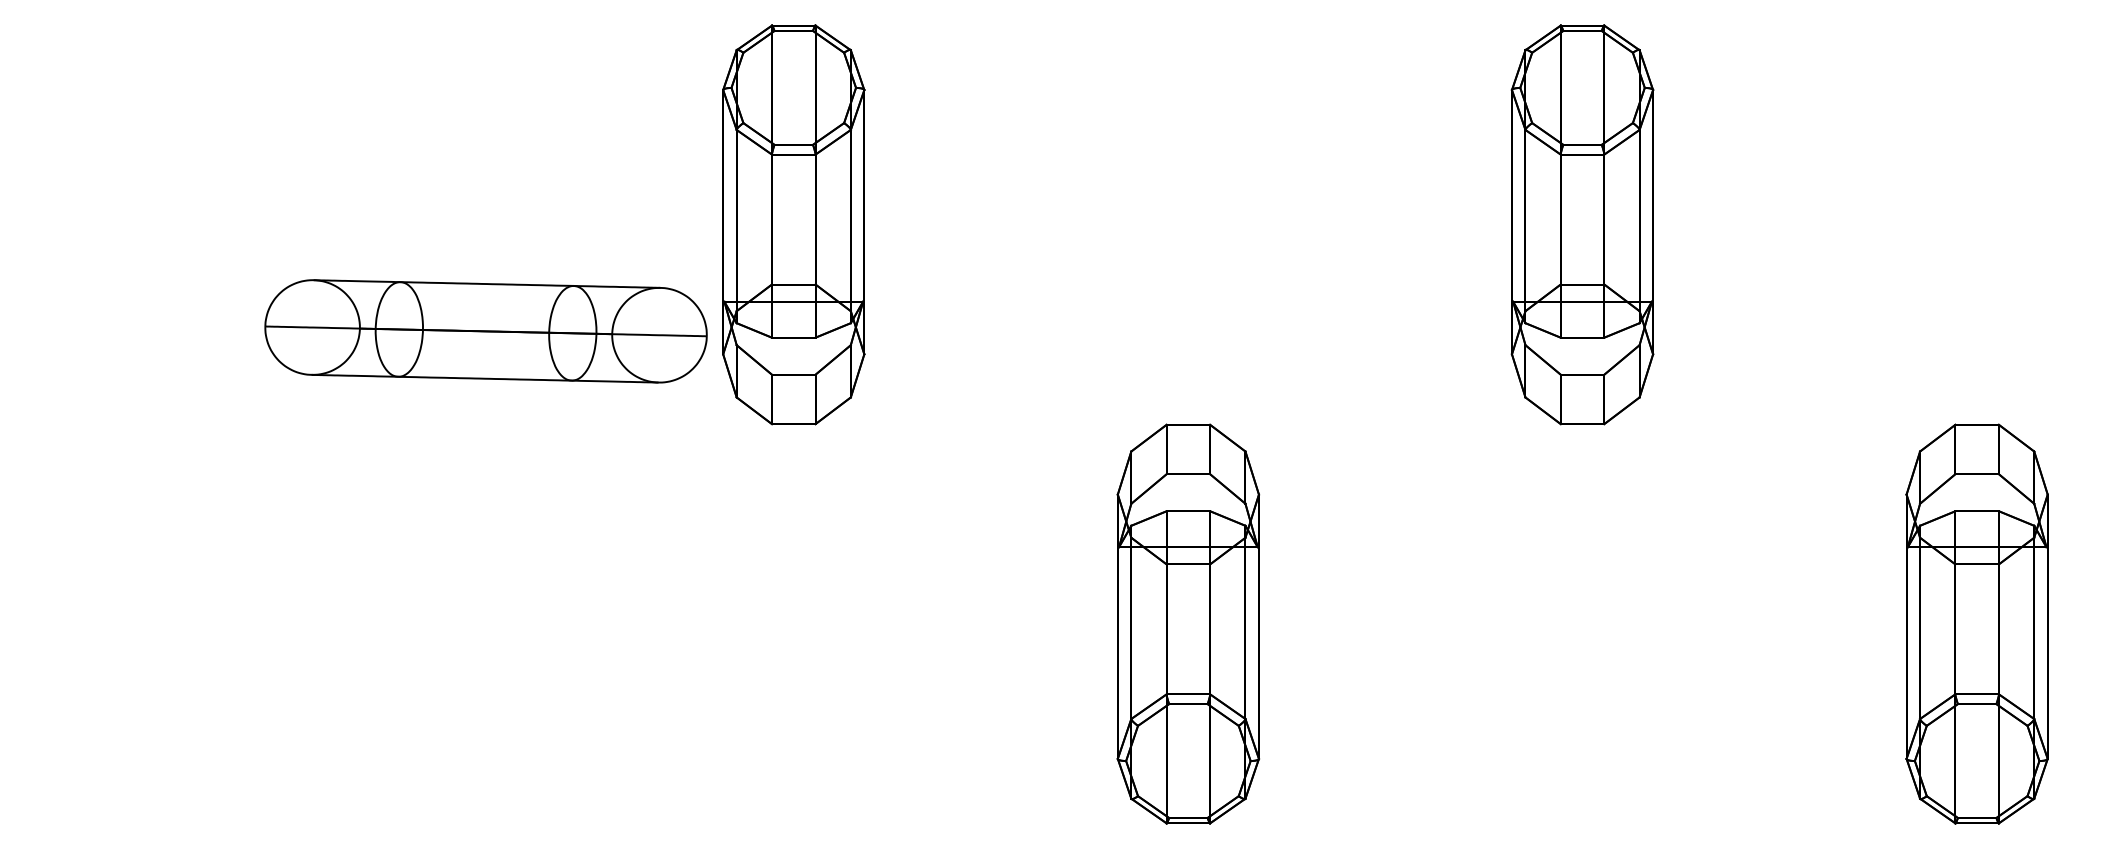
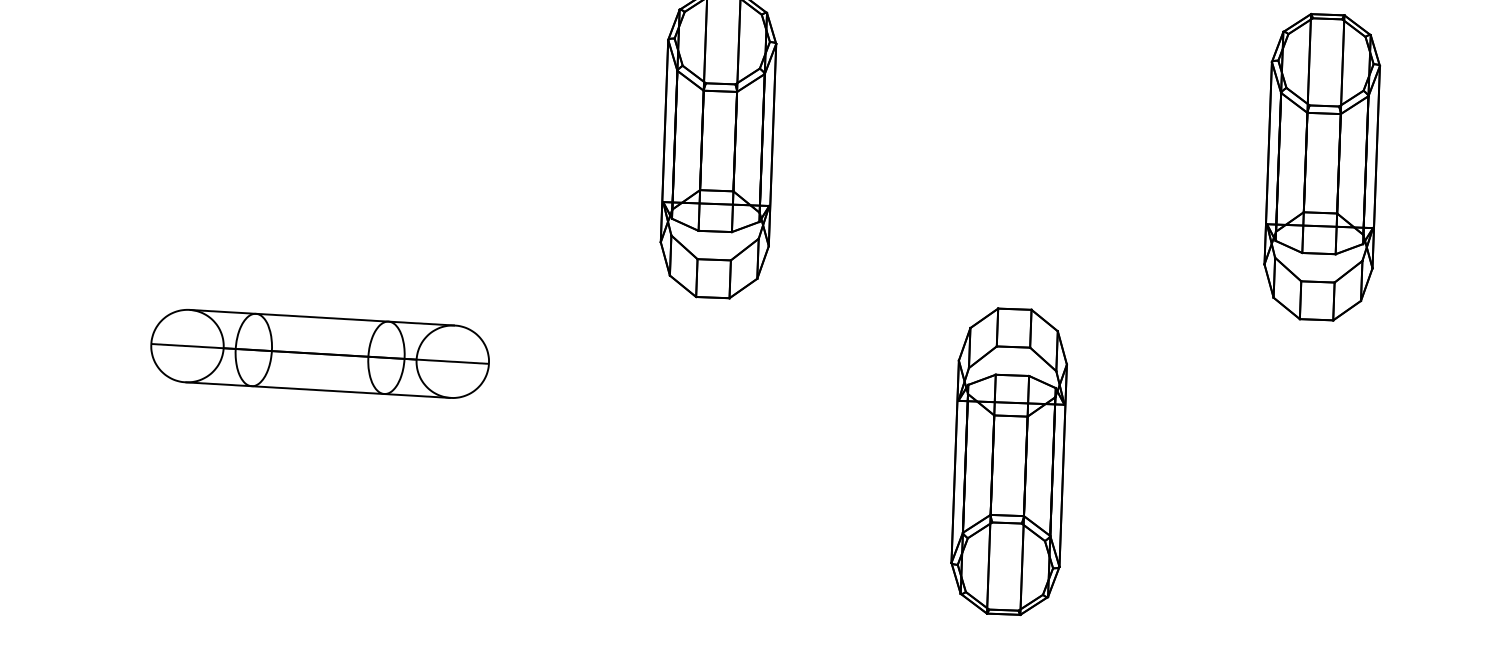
part: (485, 331) -> (319, 353), moved

